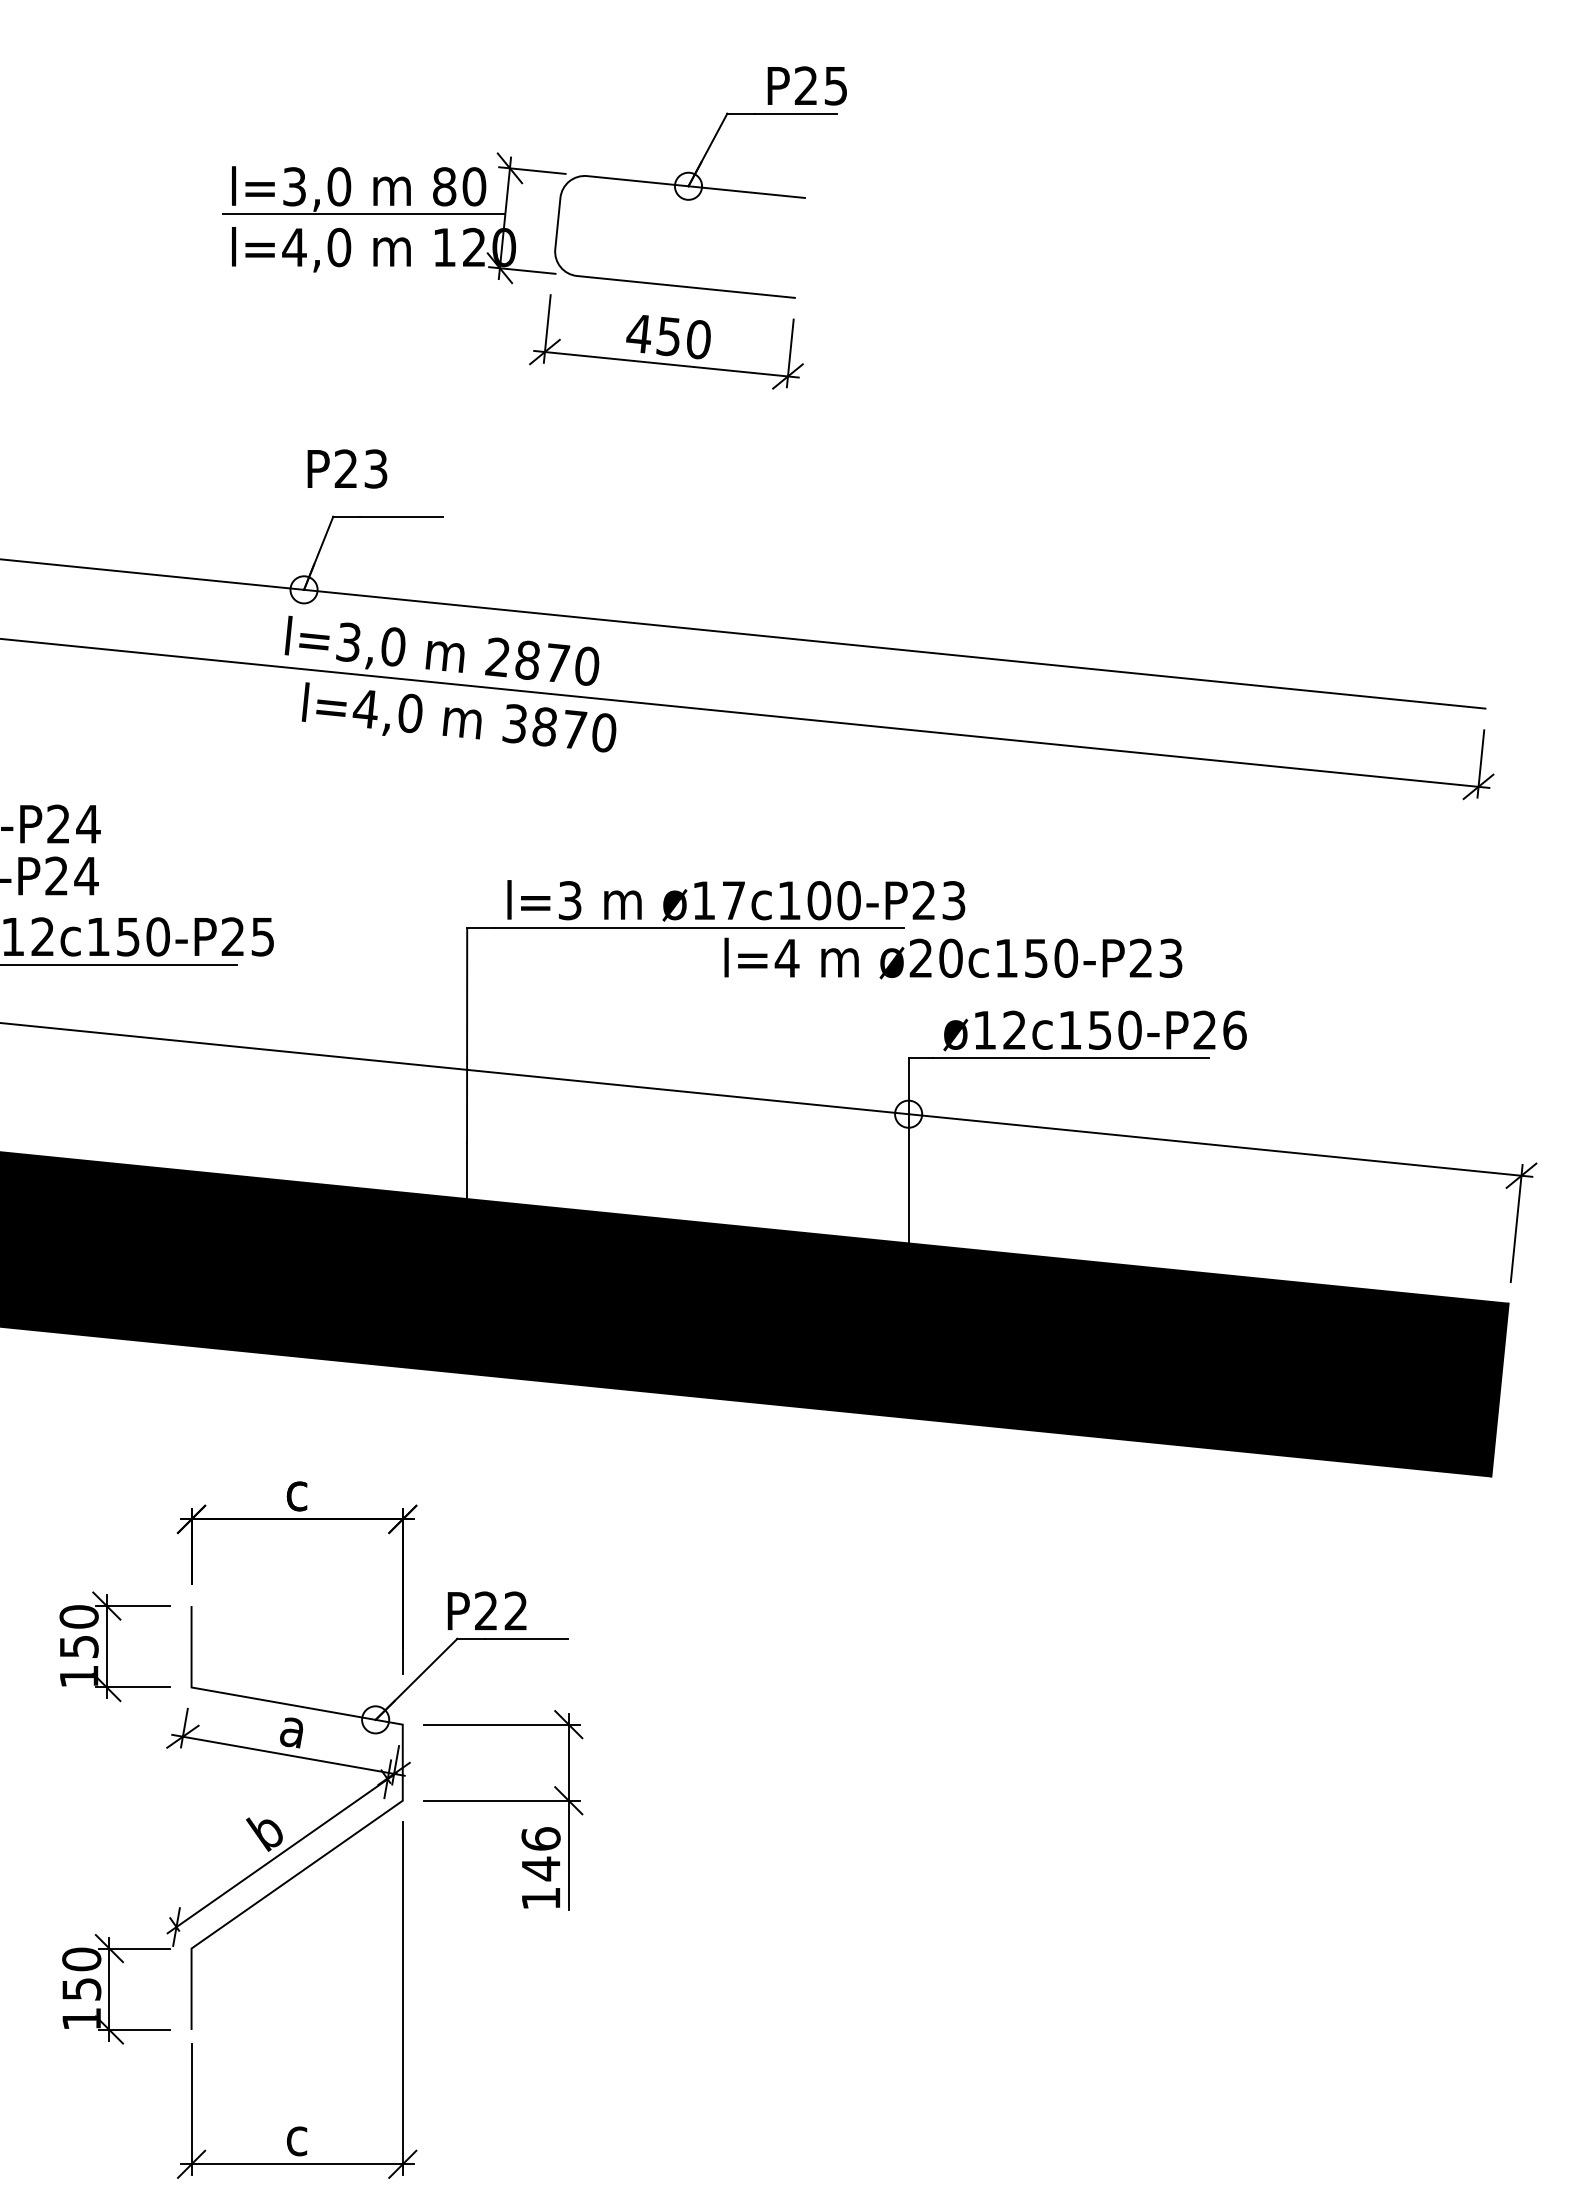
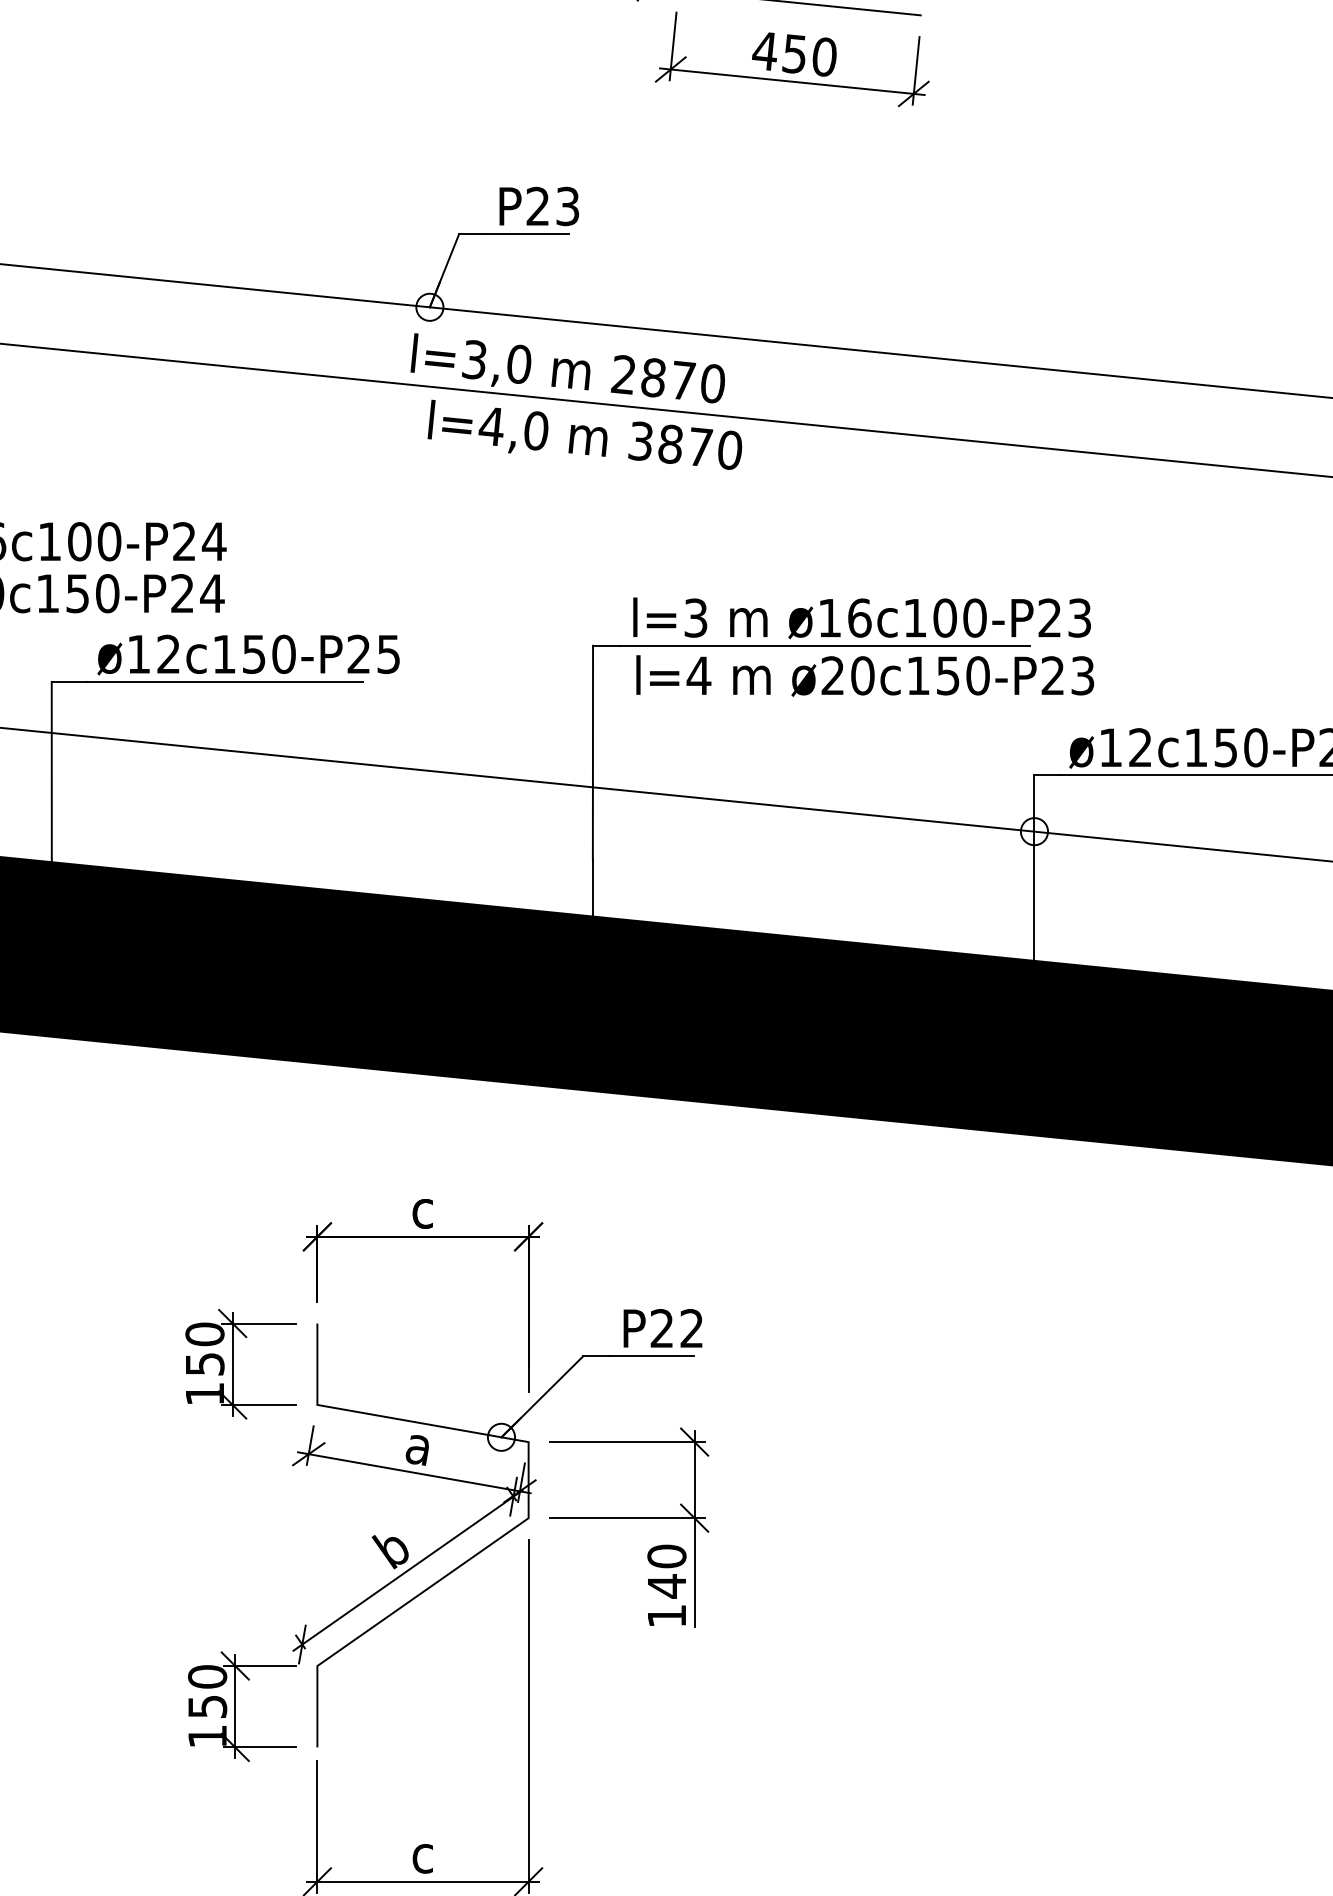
text: (347, 468) -> (539, 205), moved
text: (733, 900) -> (859, 617), ø17c100-P23 -> ø16c100-P23
text: (953, 958) -> (865, 675), moved
text: (486, 1610) -> (662, 1327), moved
text: (540, 1838) -> (666, 1555), 146 -> 140

